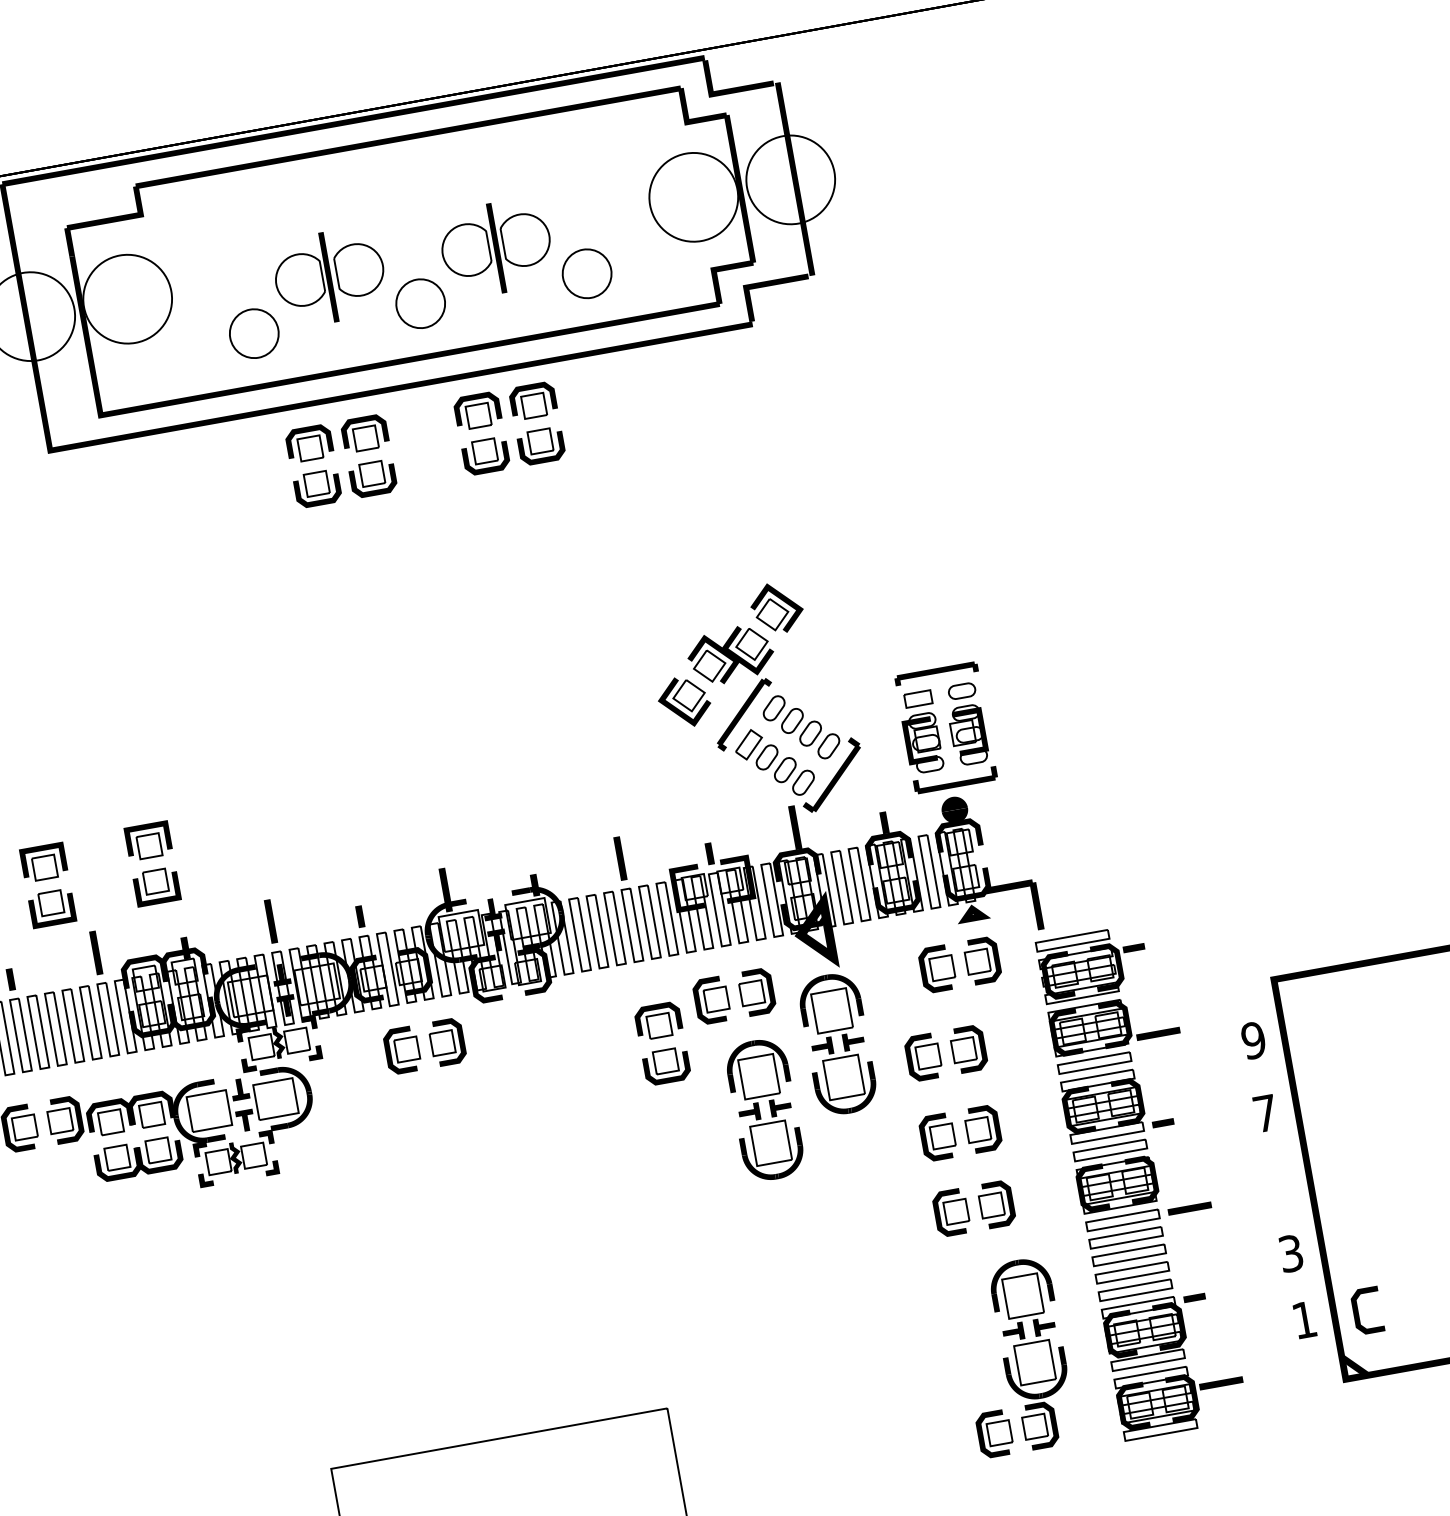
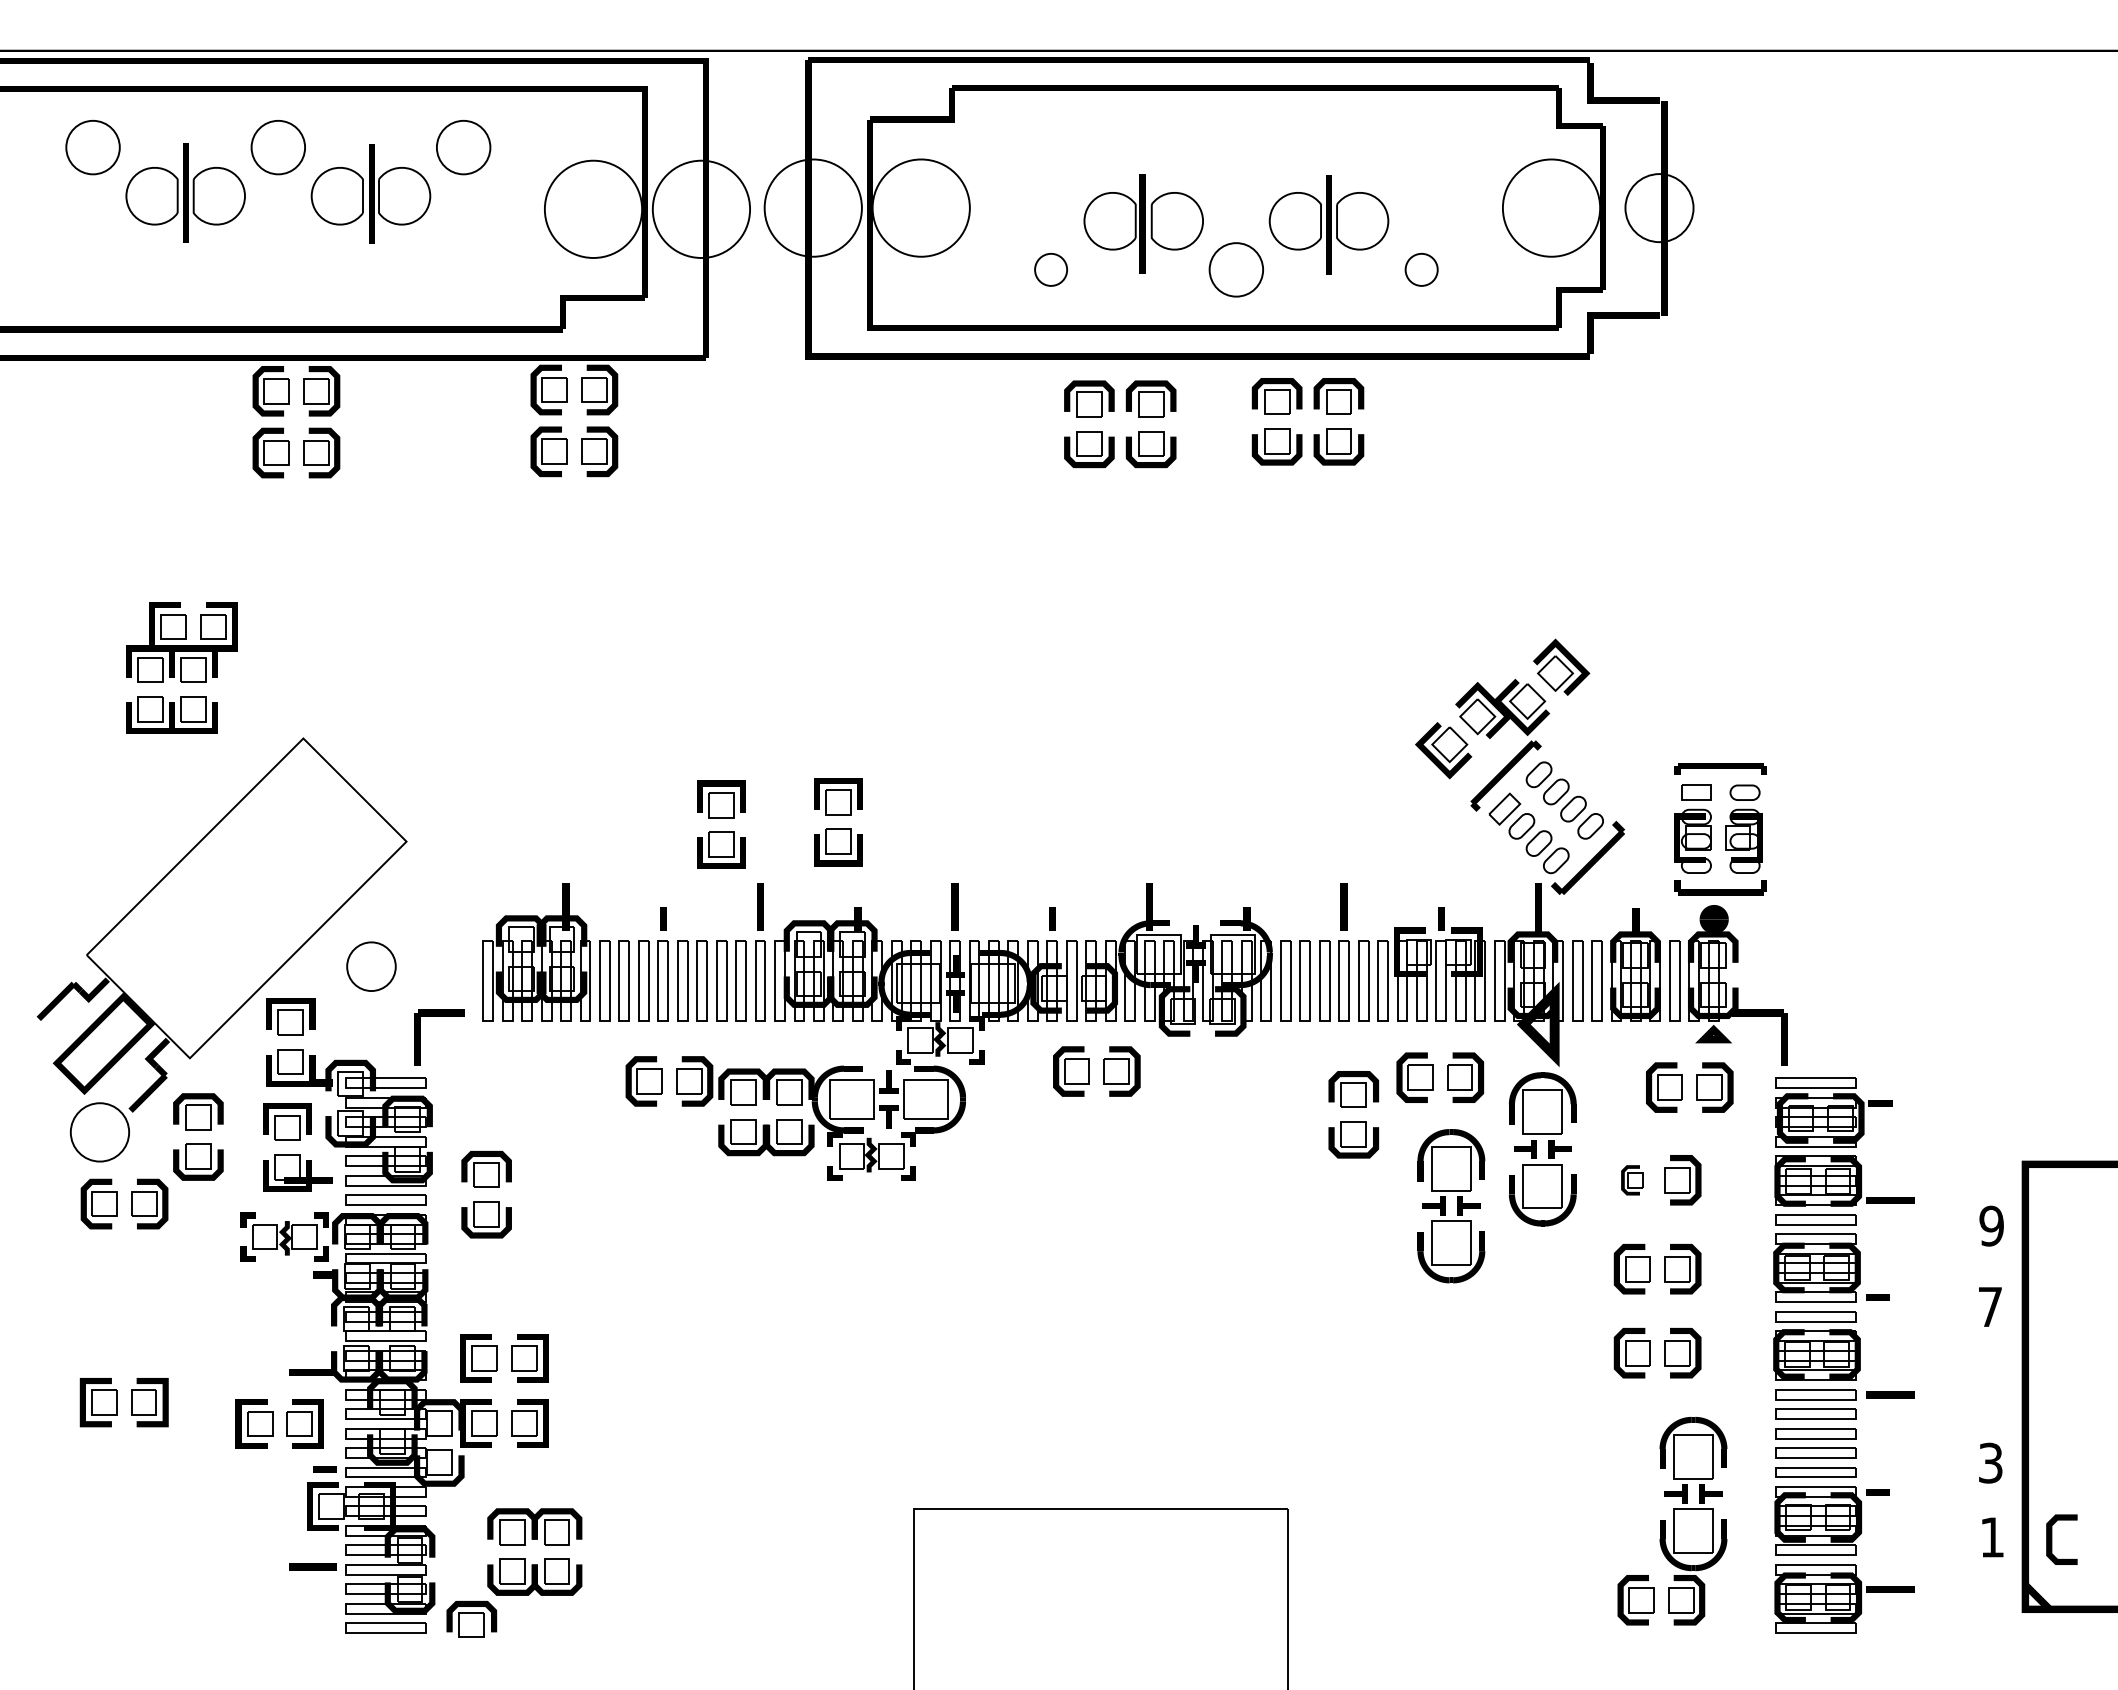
circle: (790, 179) -> (1659, 207), size x0.7
circle: (586, 273) -> (1421, 269), size x0.6
circle: (253, 333) -> (1050, 269), size x0.6
part: (922, 1057) -> (1631, 1180), size x0.6

